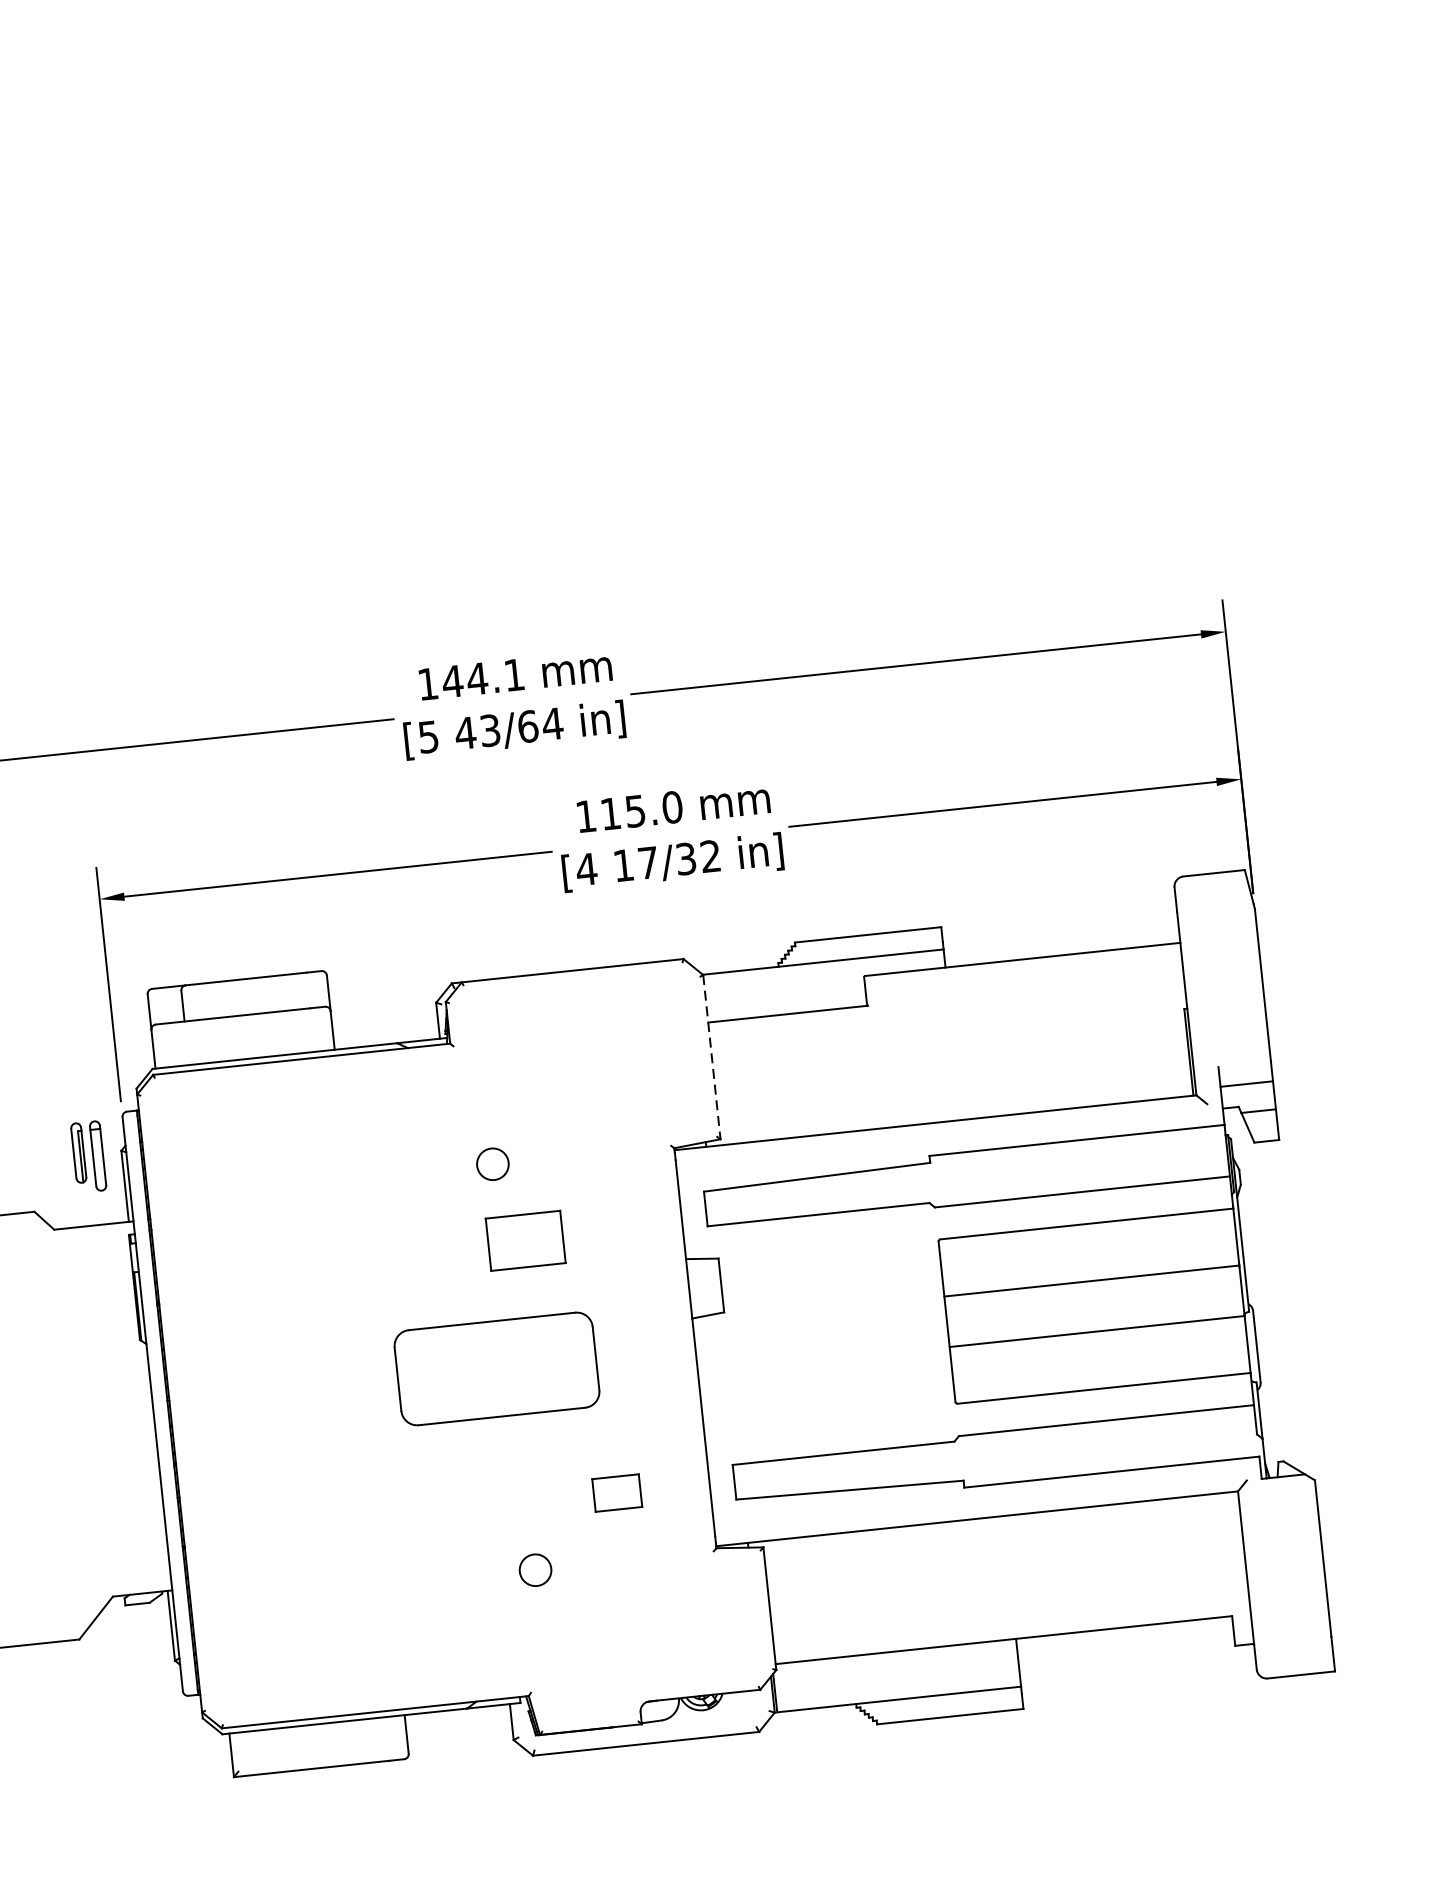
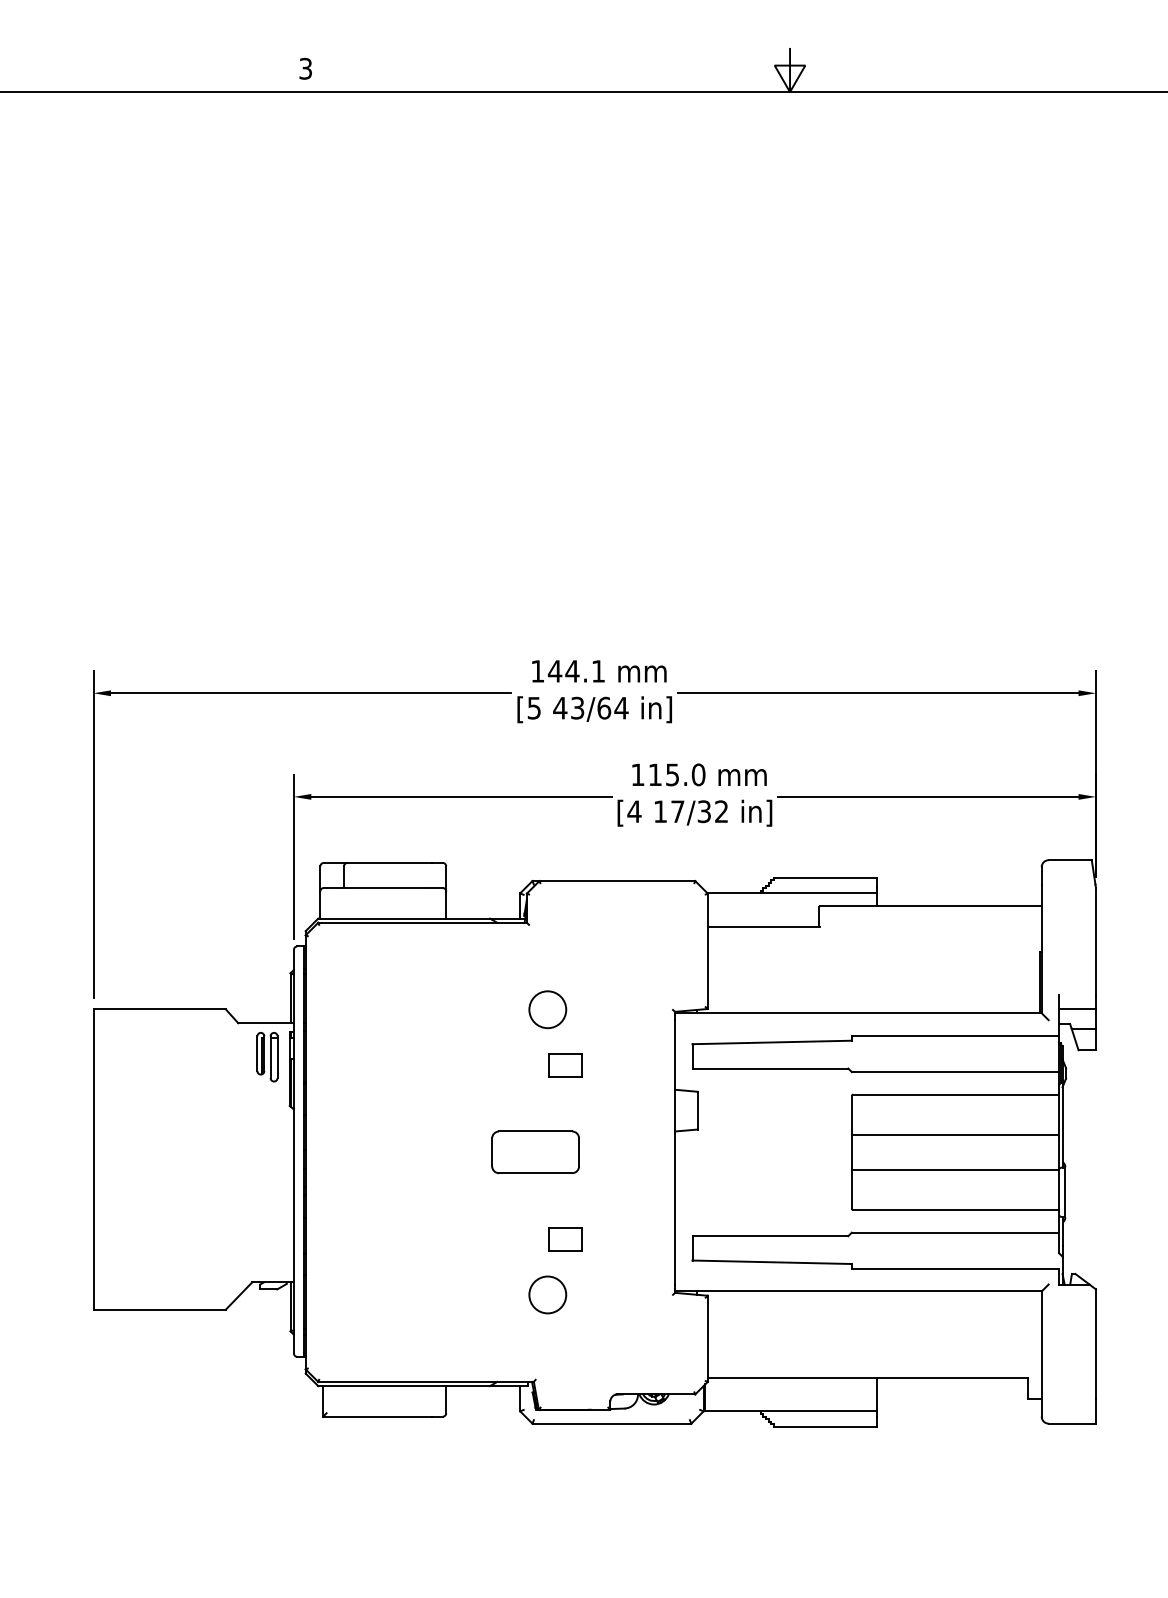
line: (711, 1057) -> (707, 951), dashed -> solid
part: (88, 1157) -> (267, 1057), moved
circle: (492, 1163) -> (547, 1009), size x1.67
part: (526, 1240) -> (565, 1065), size x0.62
part: (496, 1369) -> (535, 1152), size x0.62
part: (617, 1493) -> (565, 1239), moved
circle: (535, 1569) -> (547, 1294), size x1.67

